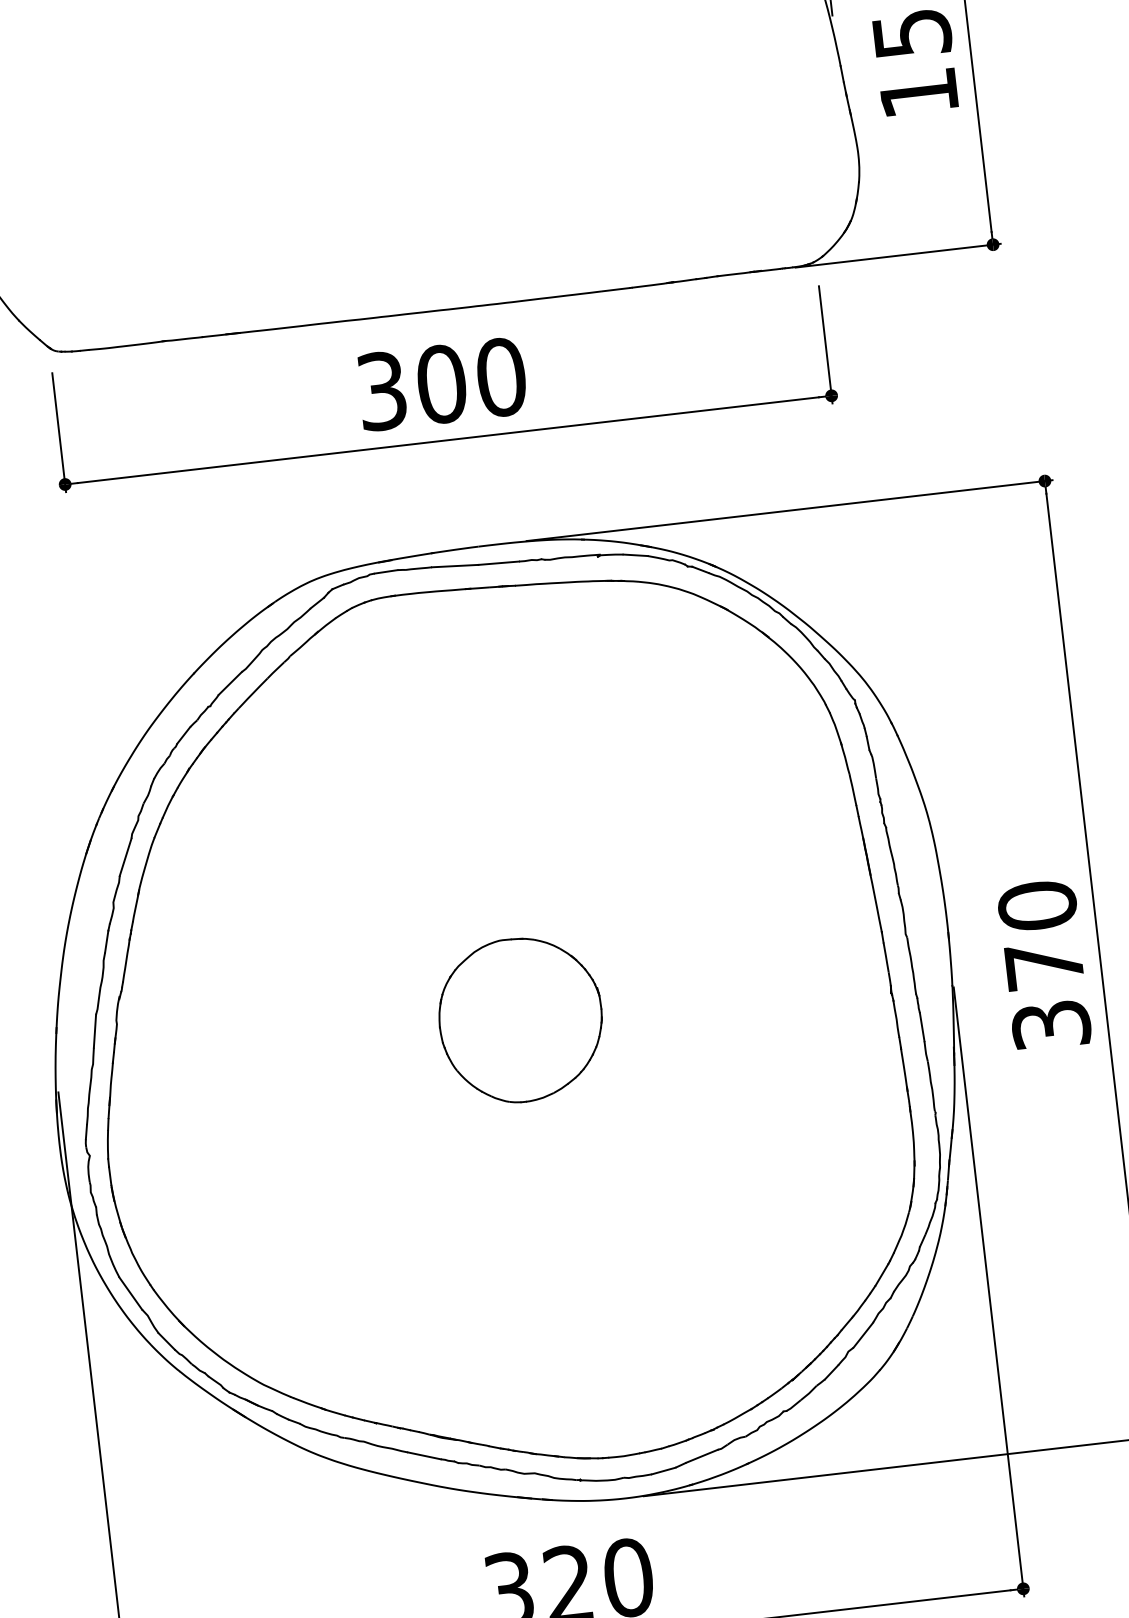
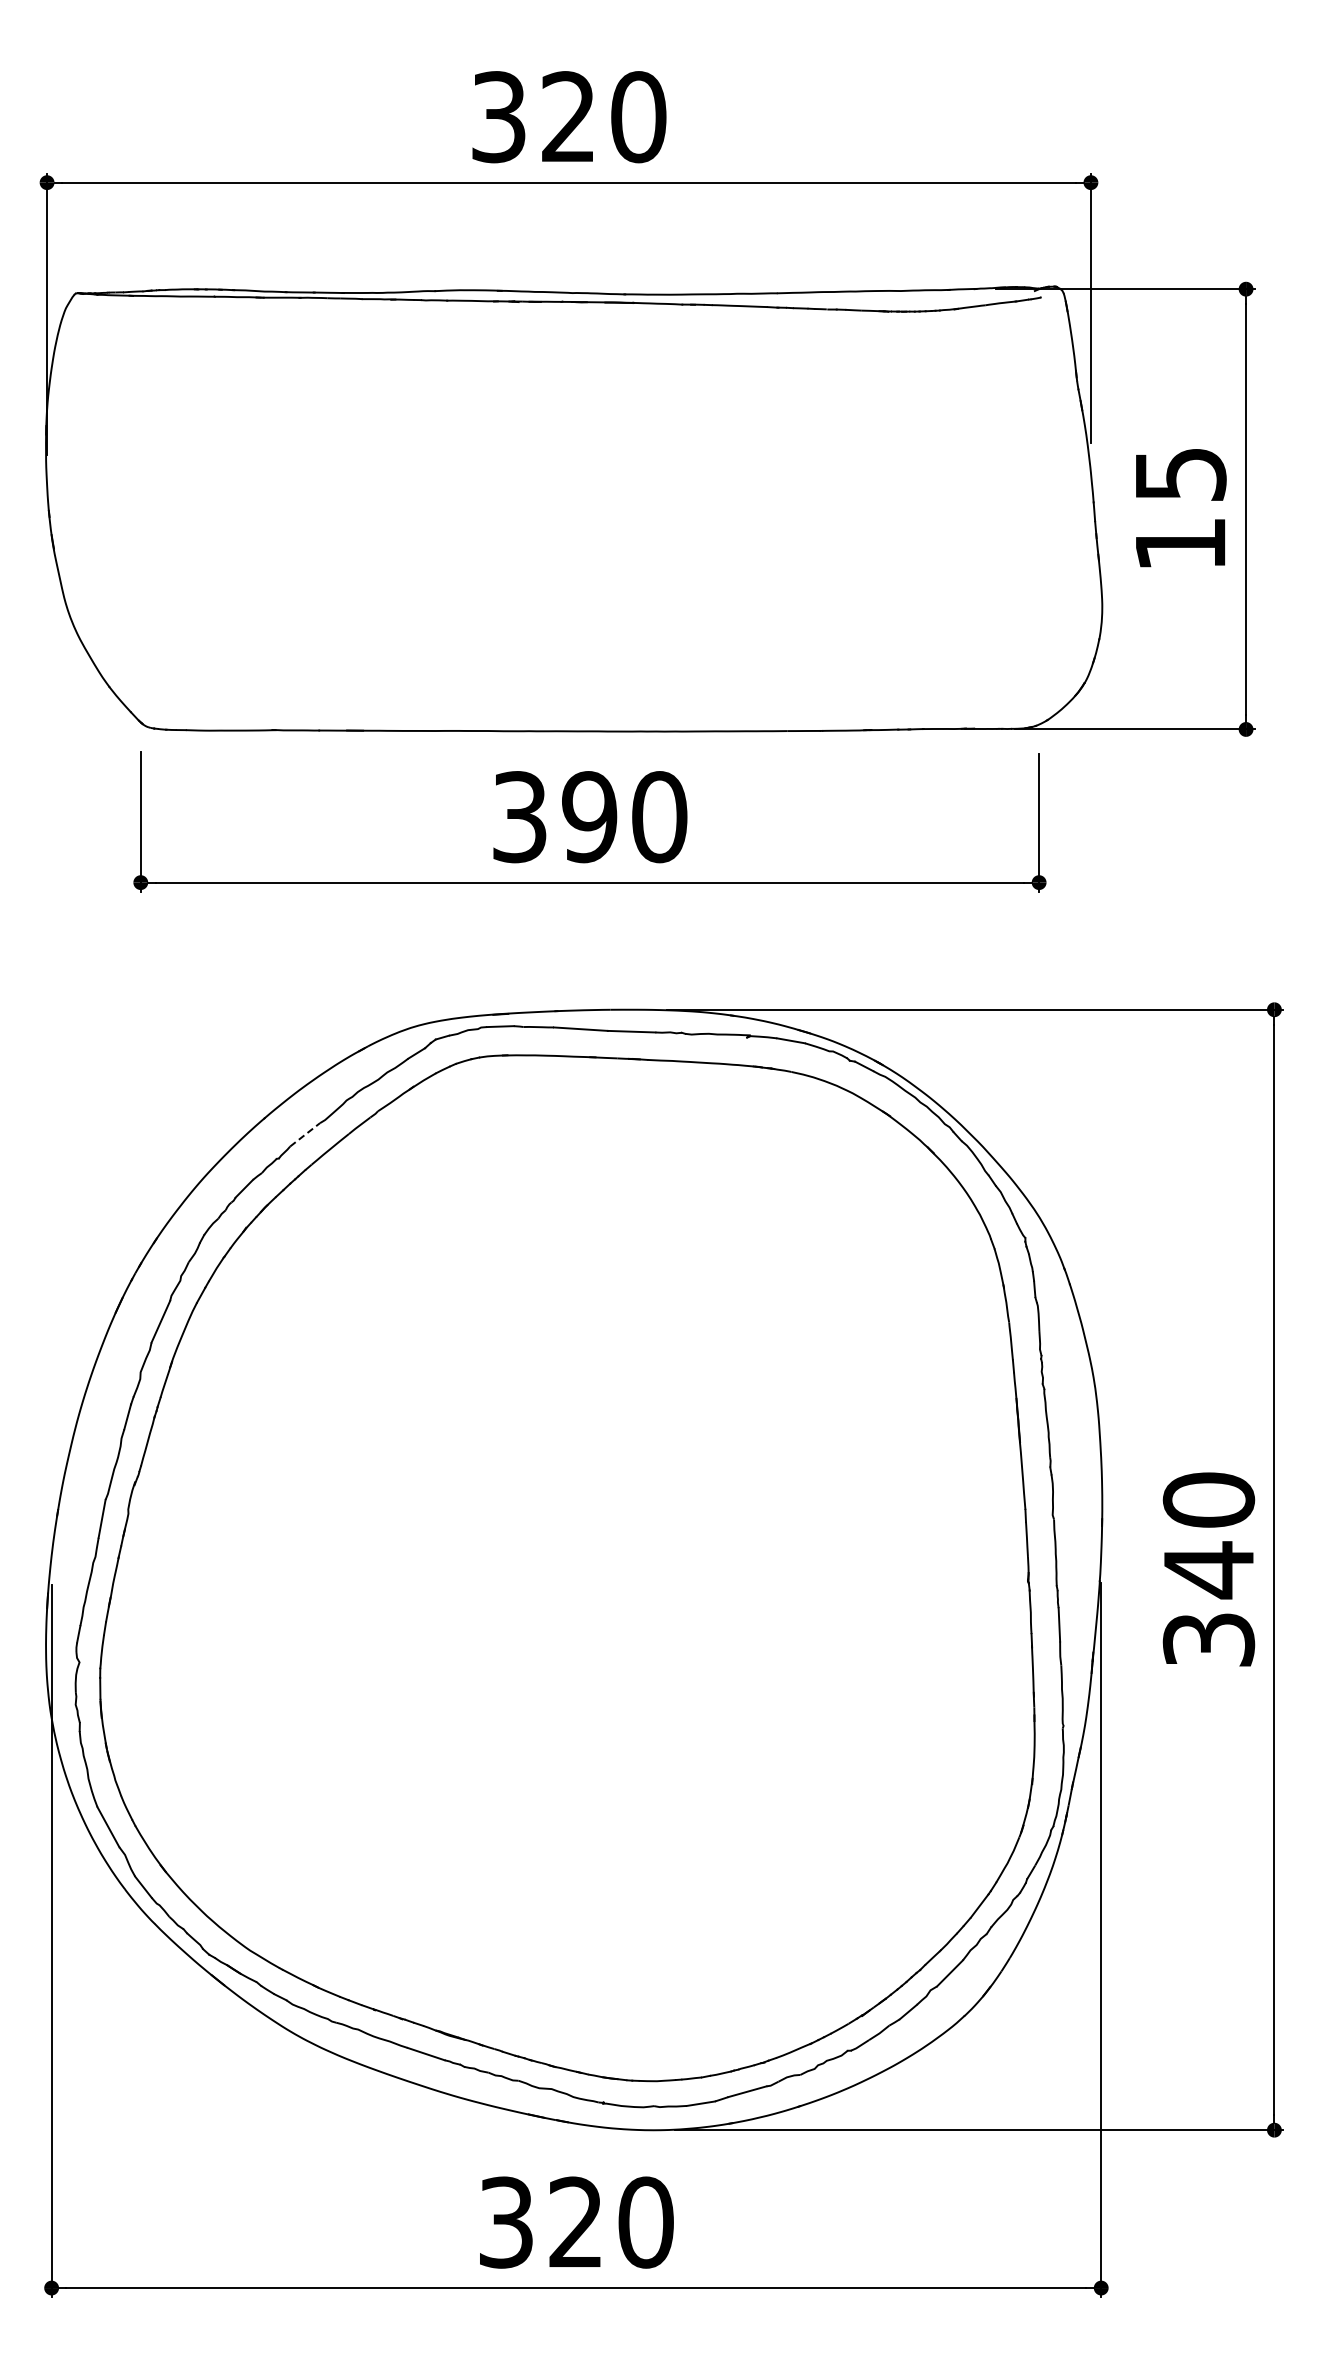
text: (441, 384) -> (589, 817), 300 -> 390
line: (230, 683) -> (305, 1134), solid -> dashed
text: (1044, 966) -> (1208, 1570), 370 -> 340
part: (520, 1020) -> (595, 1563), removed

